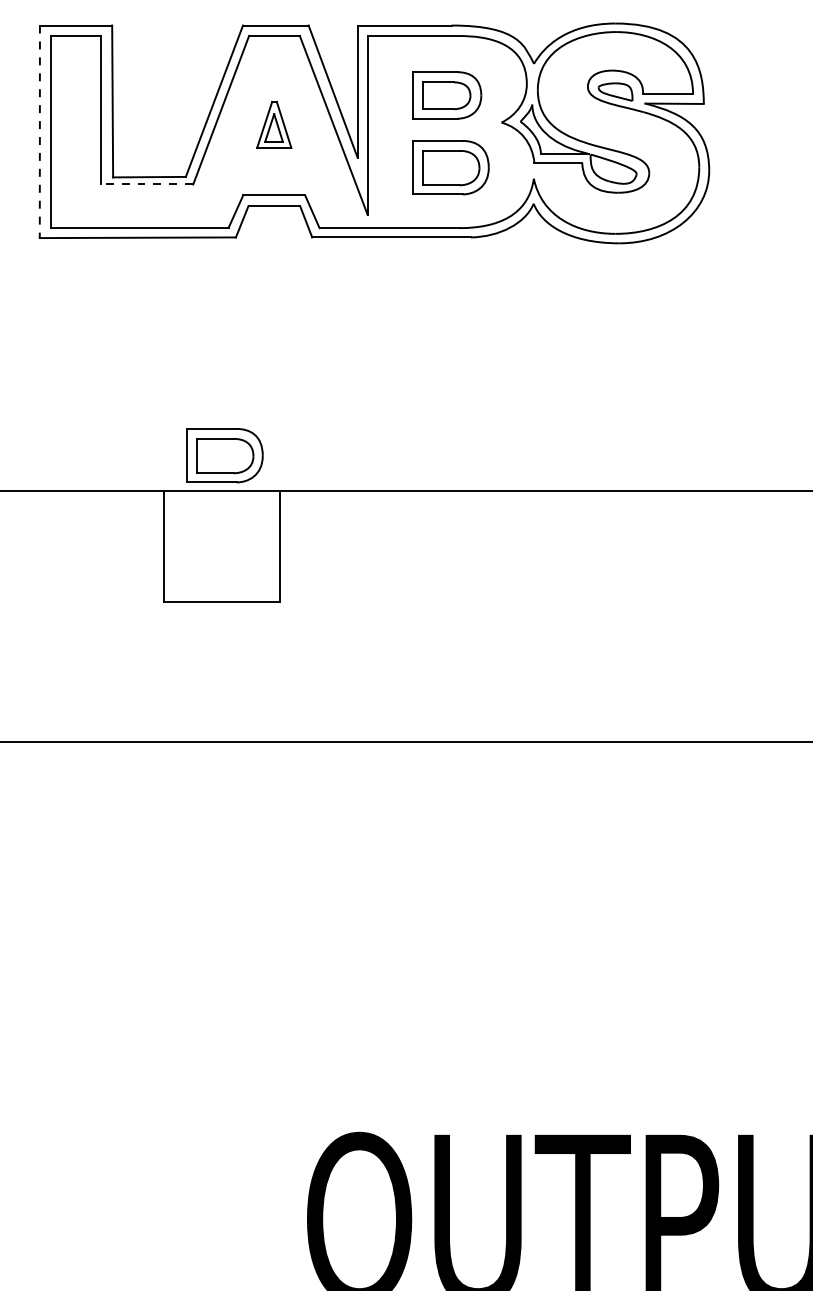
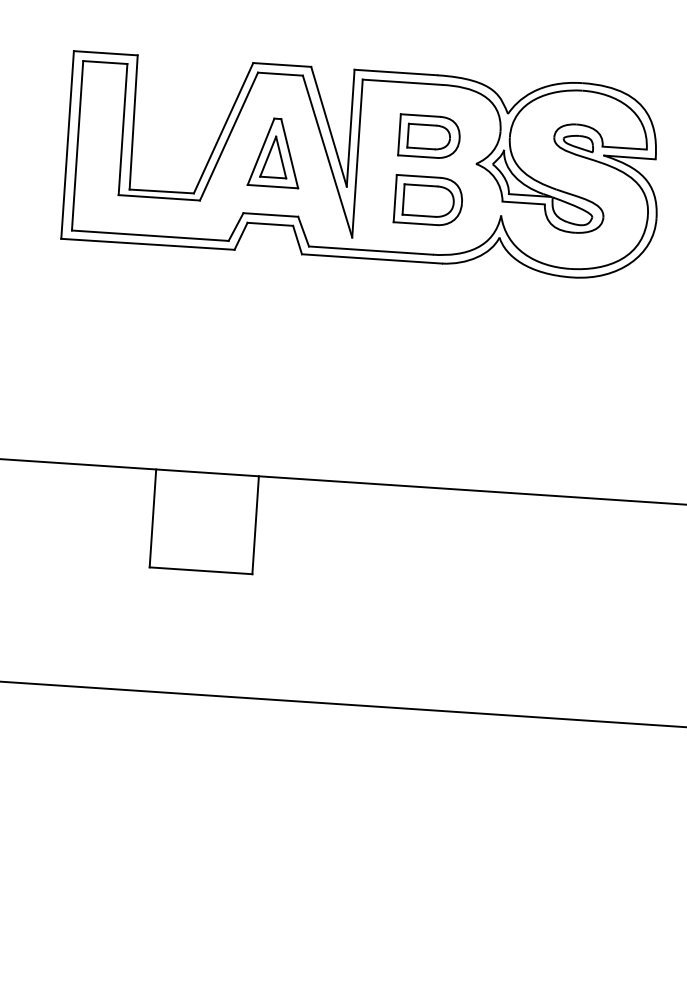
part: (273, 124) -> (274, 152), size x1.67
line: (39, 132) -> (67, 145), dashed -> solid
line: (146, 184) -> (158, 197), dashed -> solid
part: (224, 455) -> (211, 441), removed

